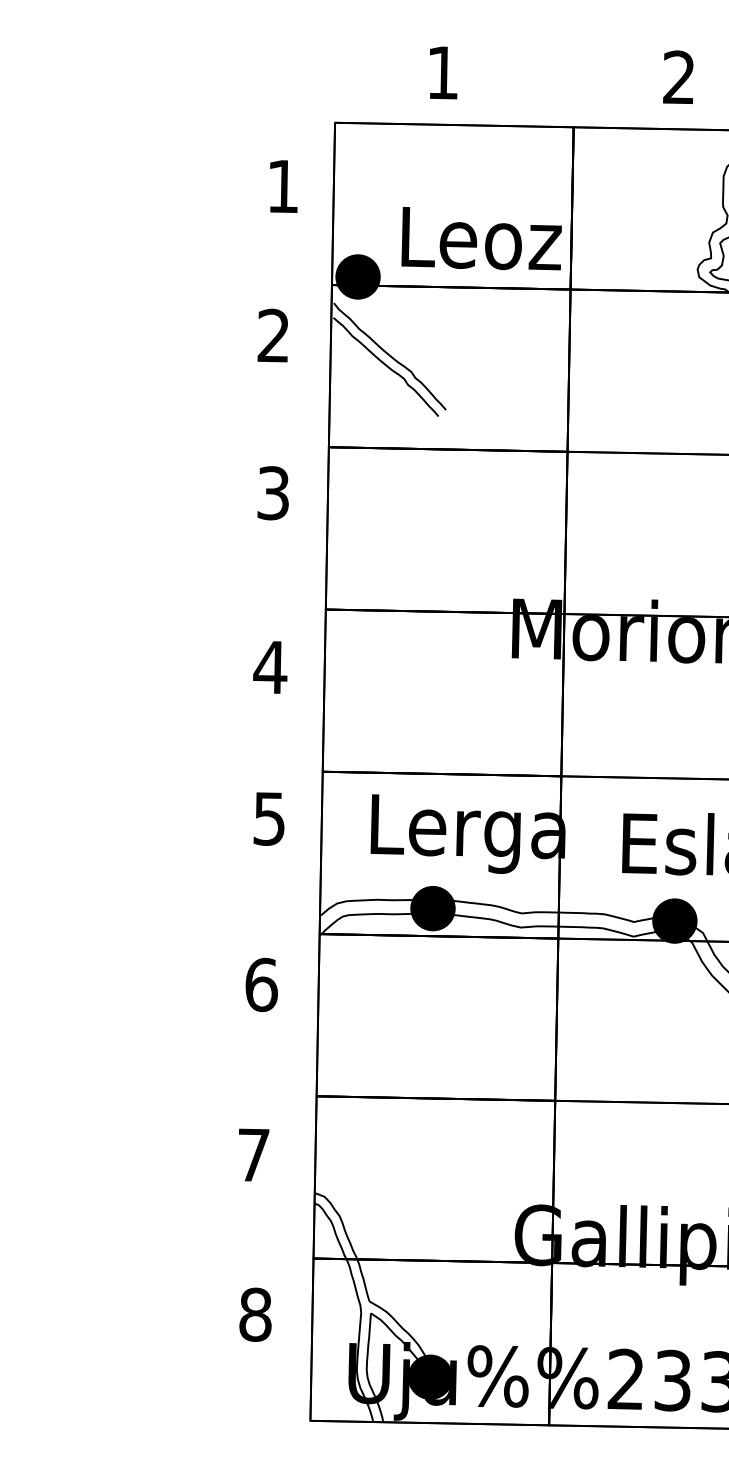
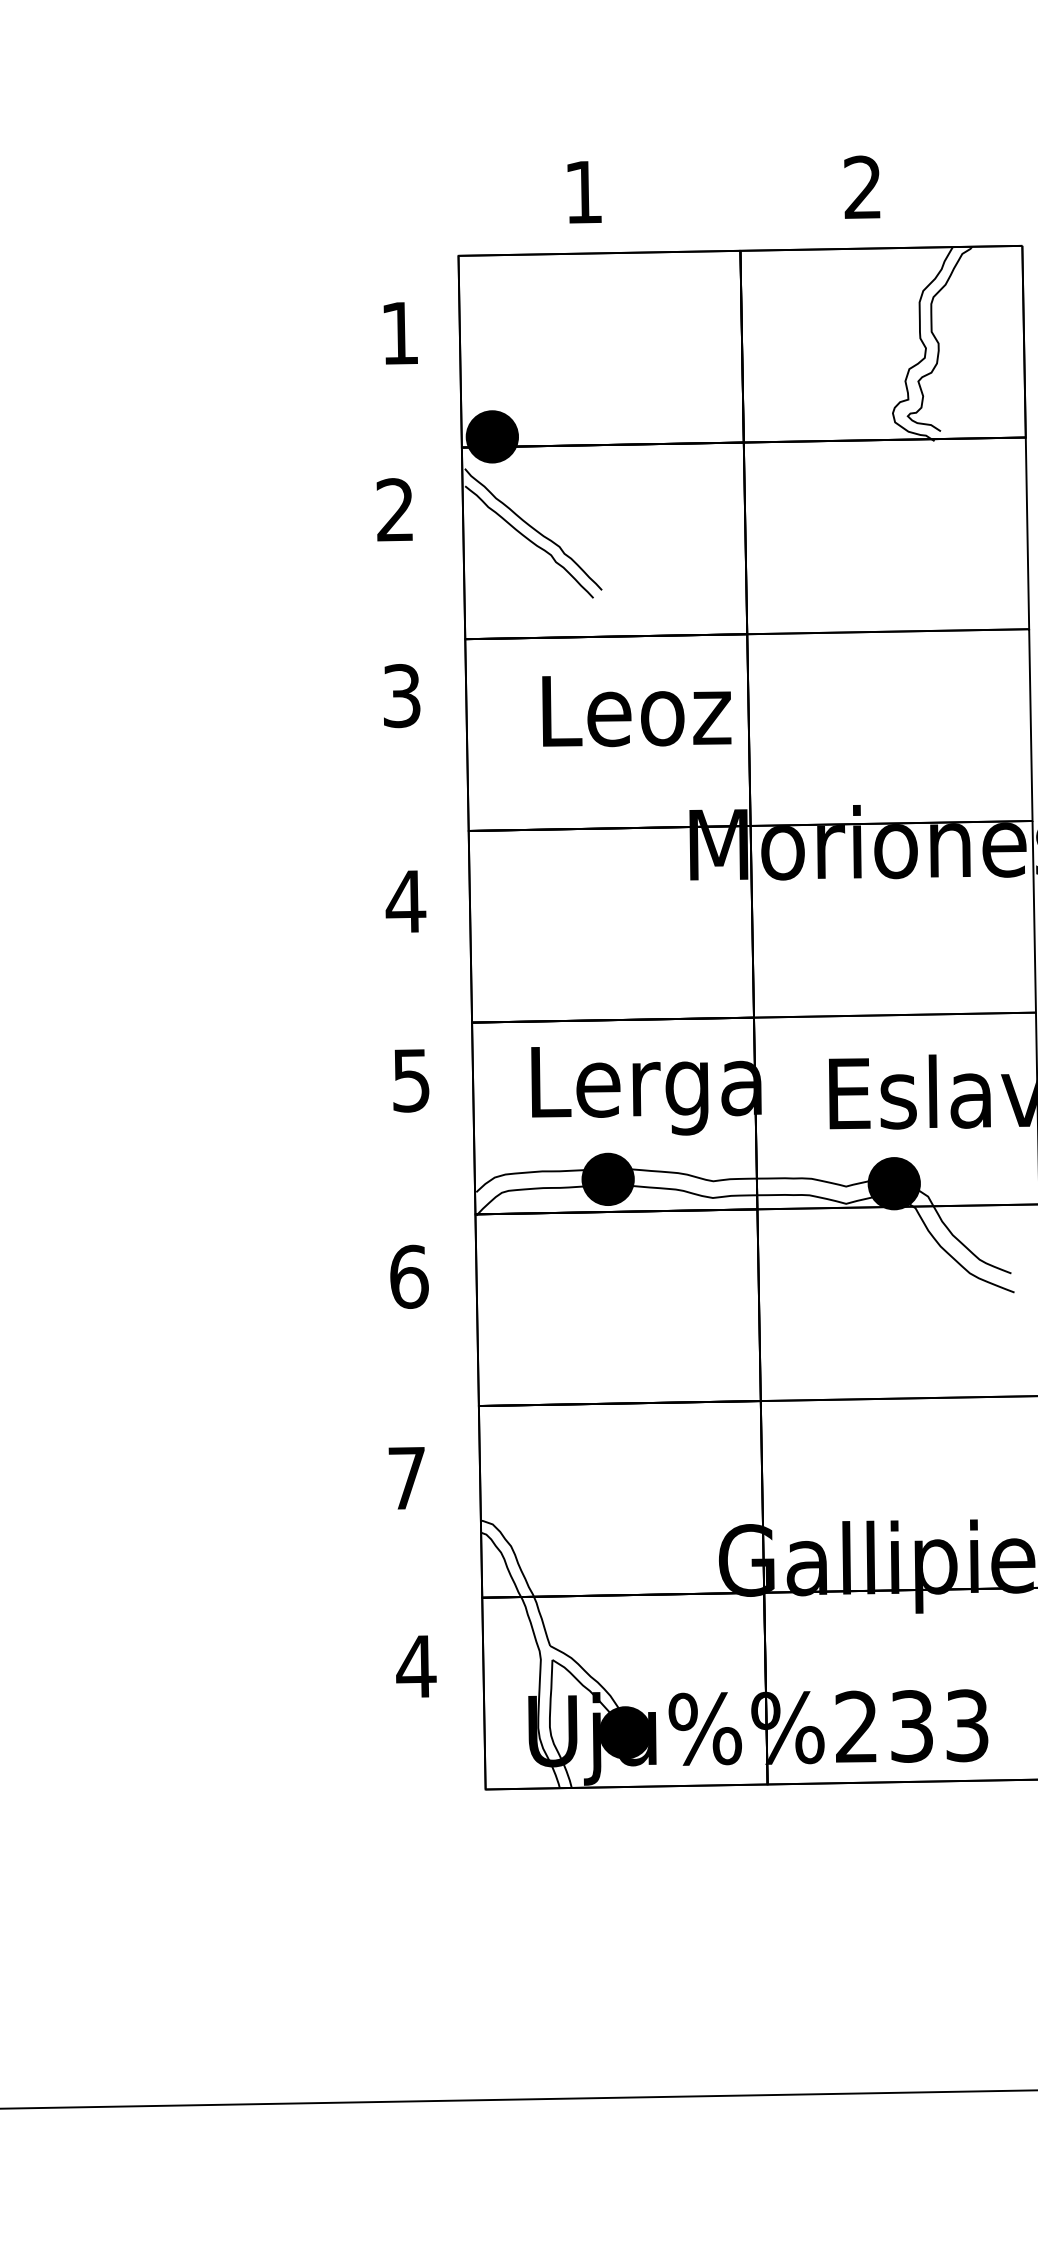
text: (481, 239) -> (636, 711), moved
text: (255, 1314) -> (416, 1666), 8 -> 4

